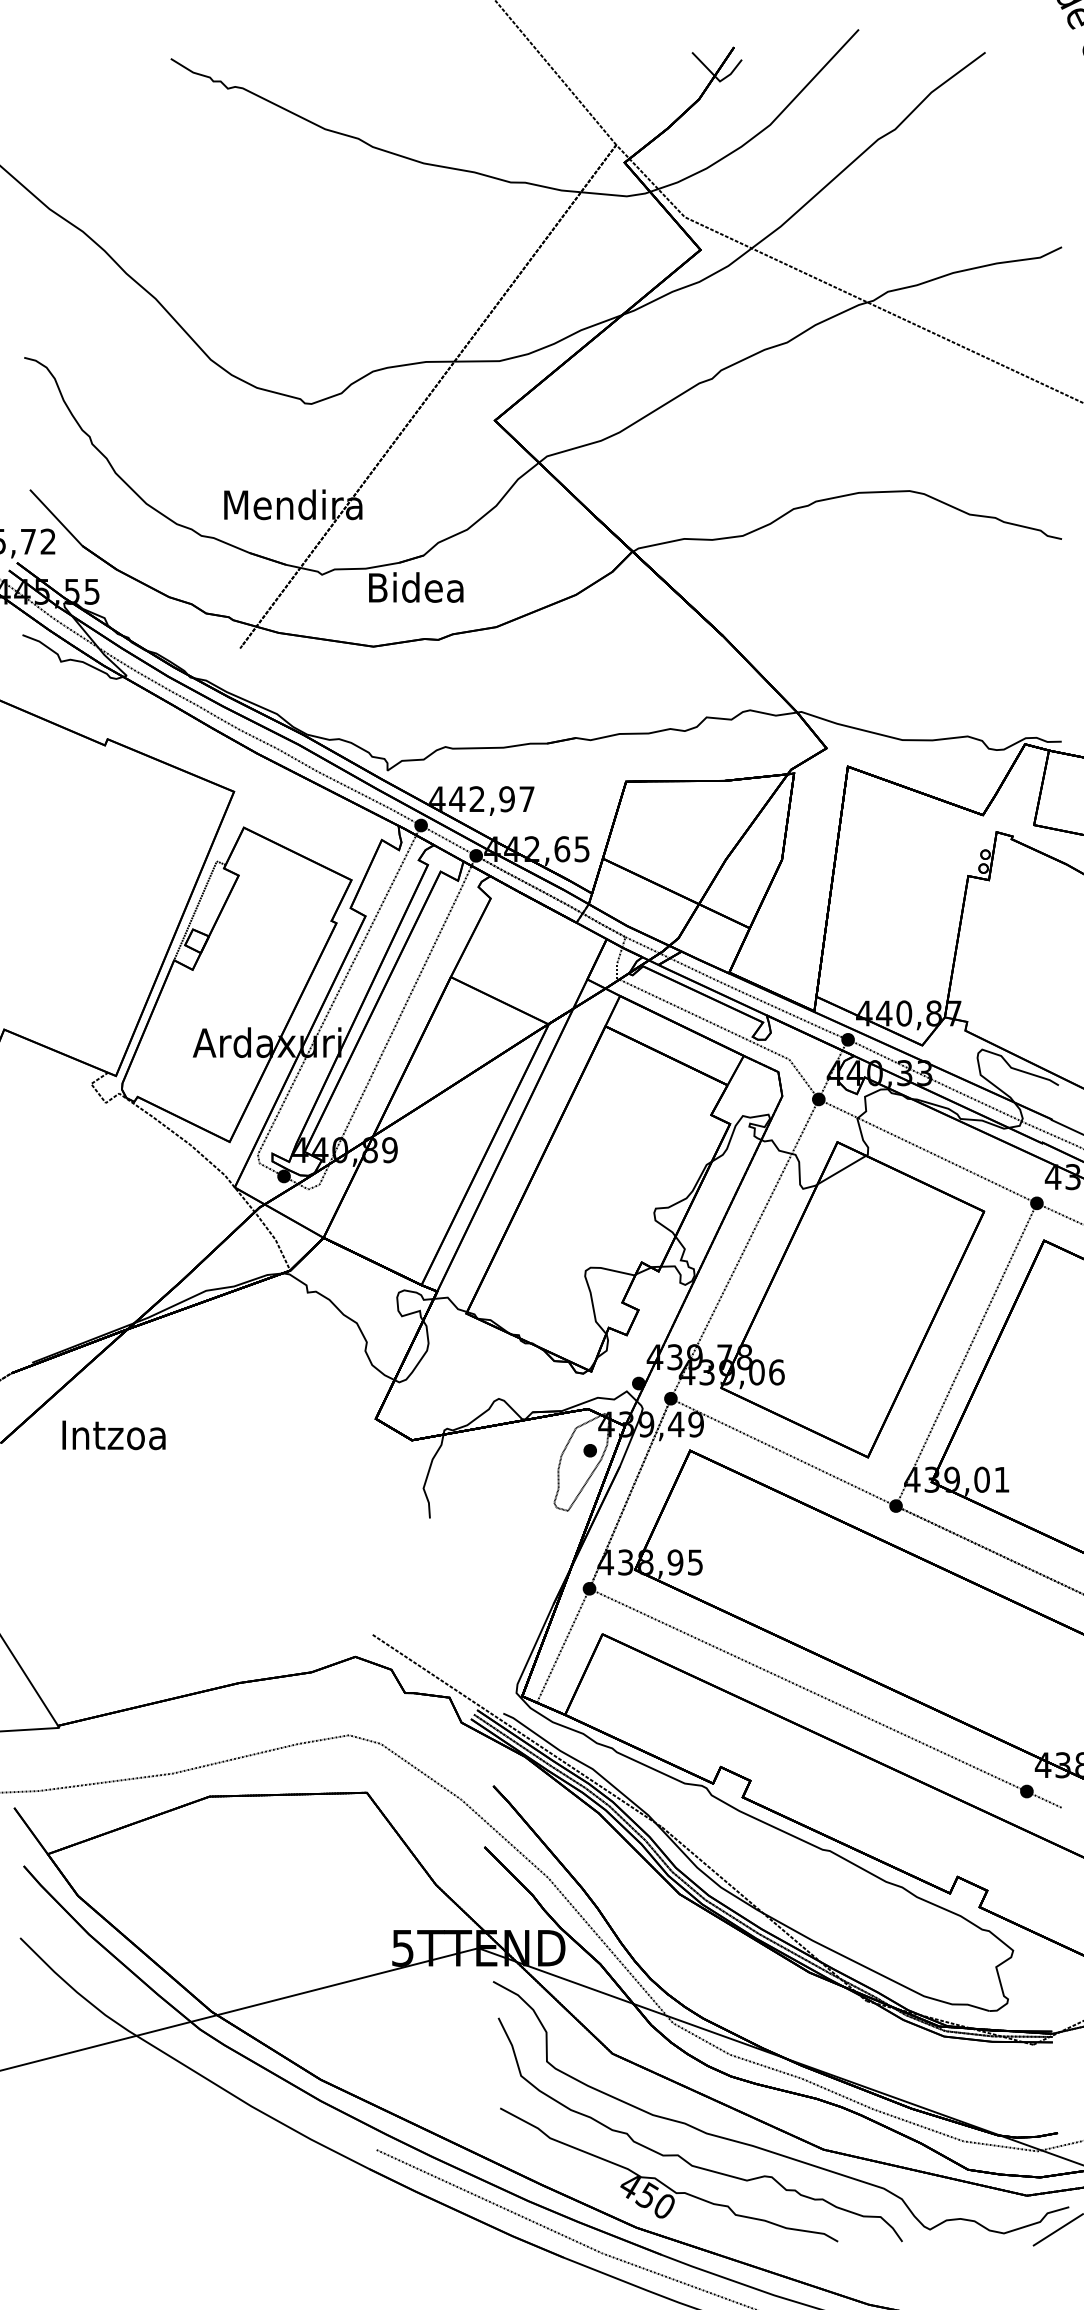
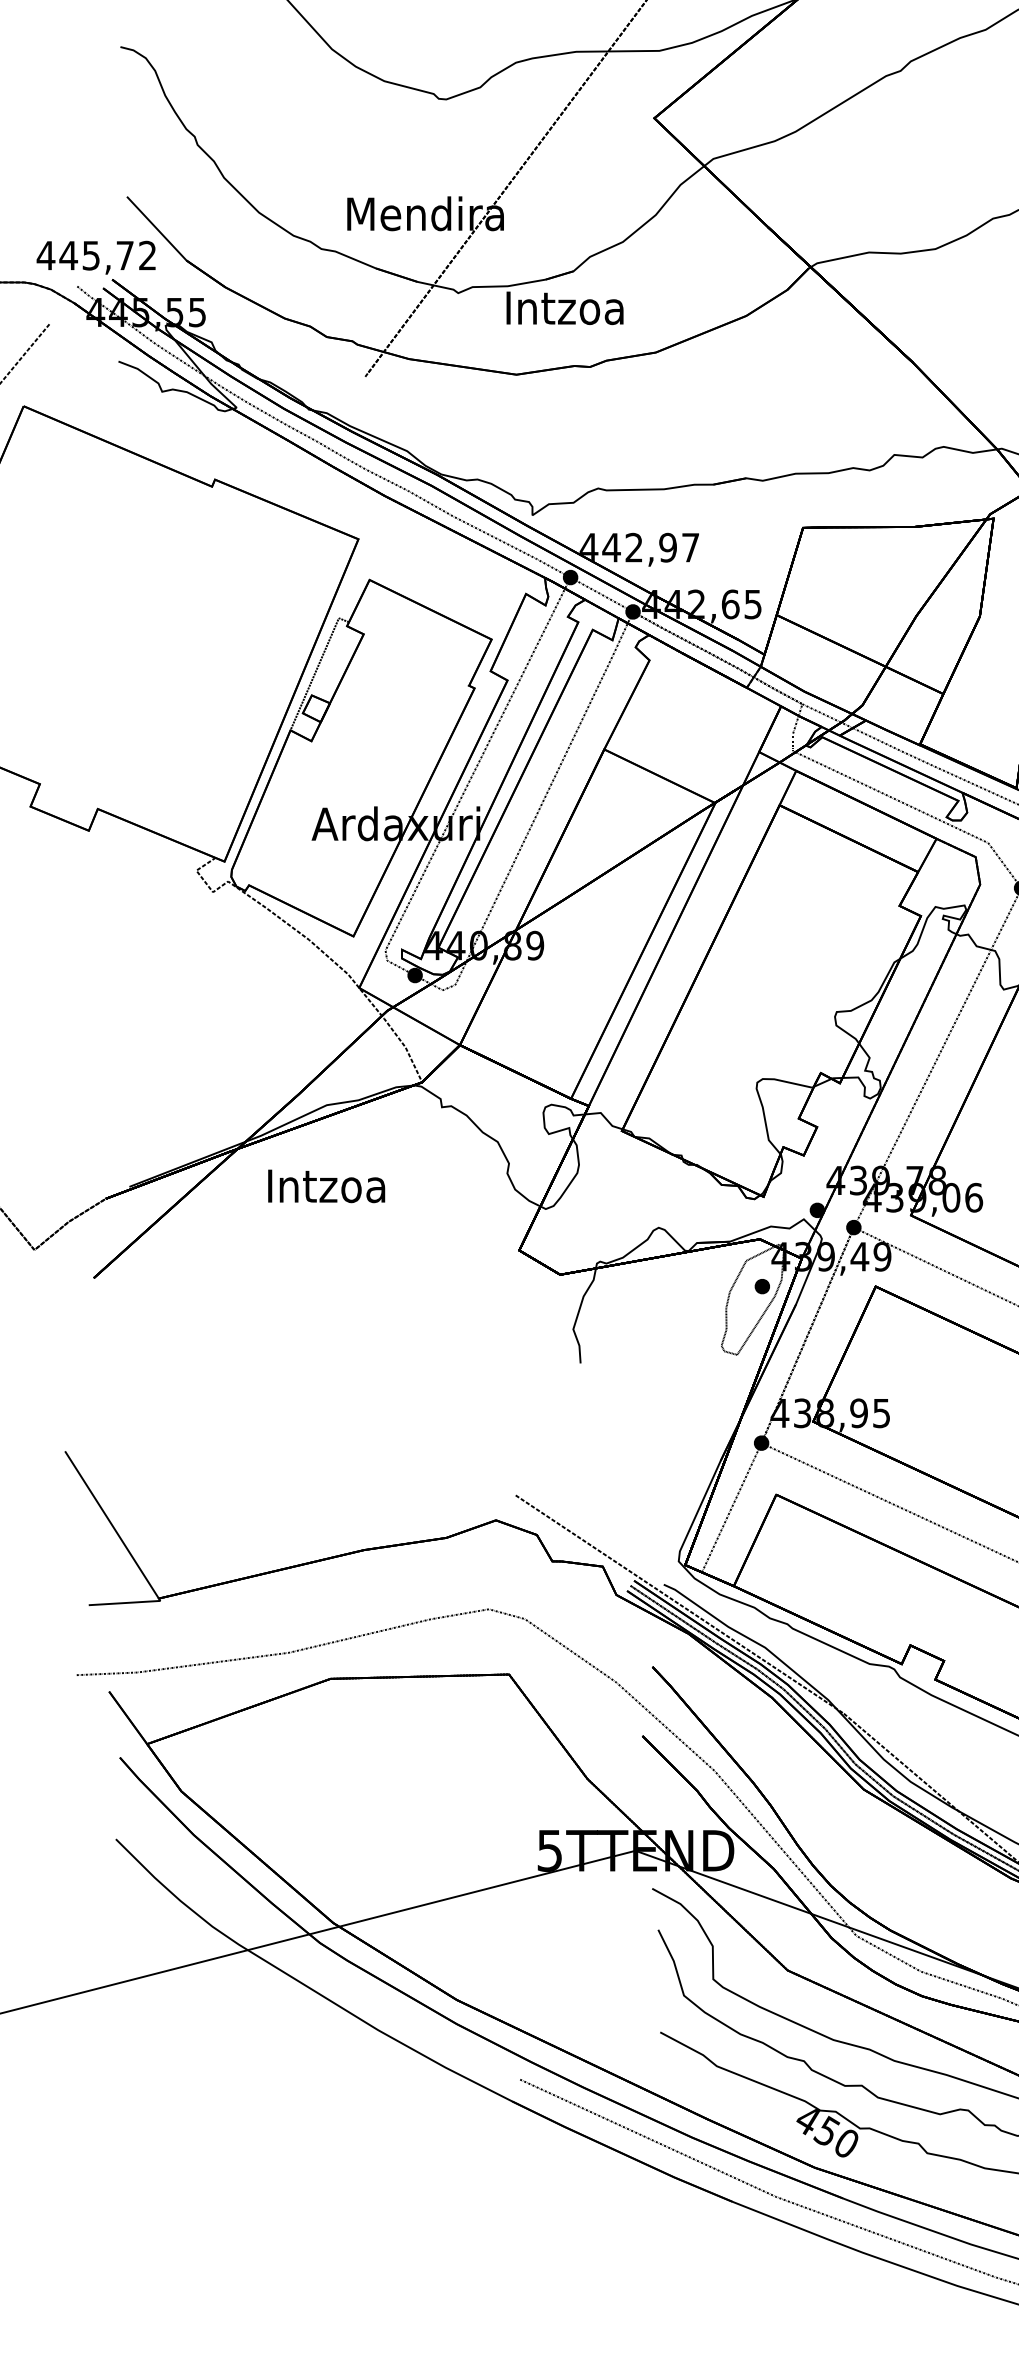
text: (415, 587) -> (564, 307), Bidea -> Intzoa
text: (113, 1435) -> (326, 1186), moved

